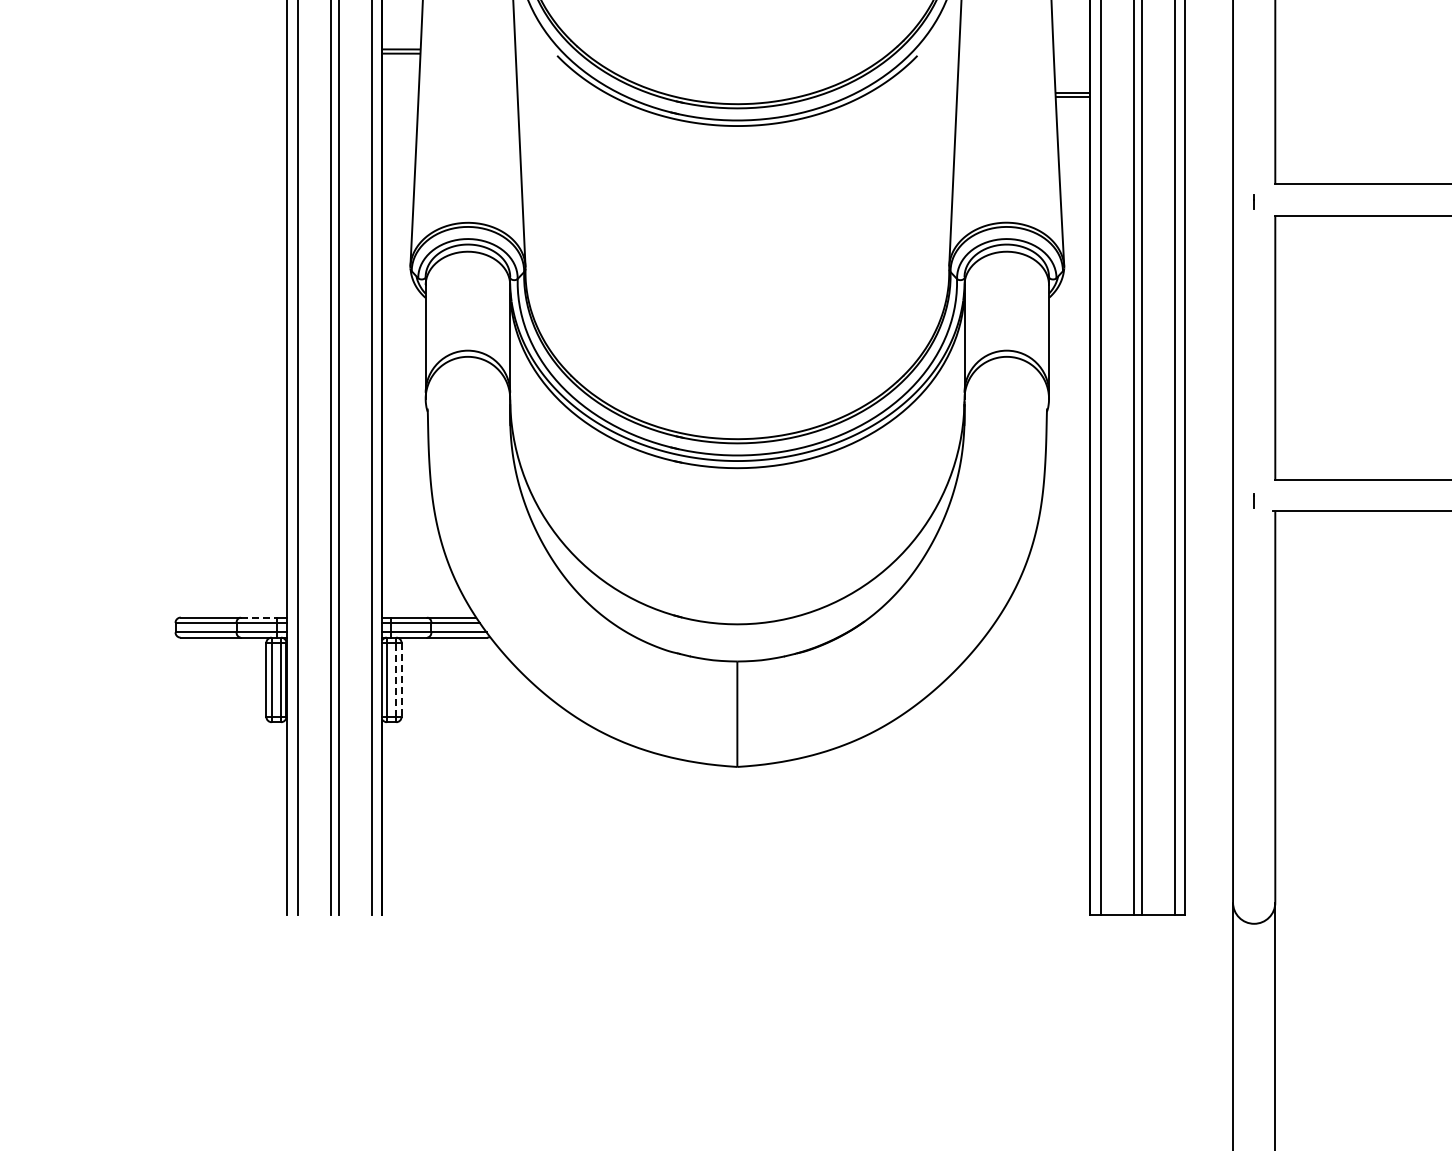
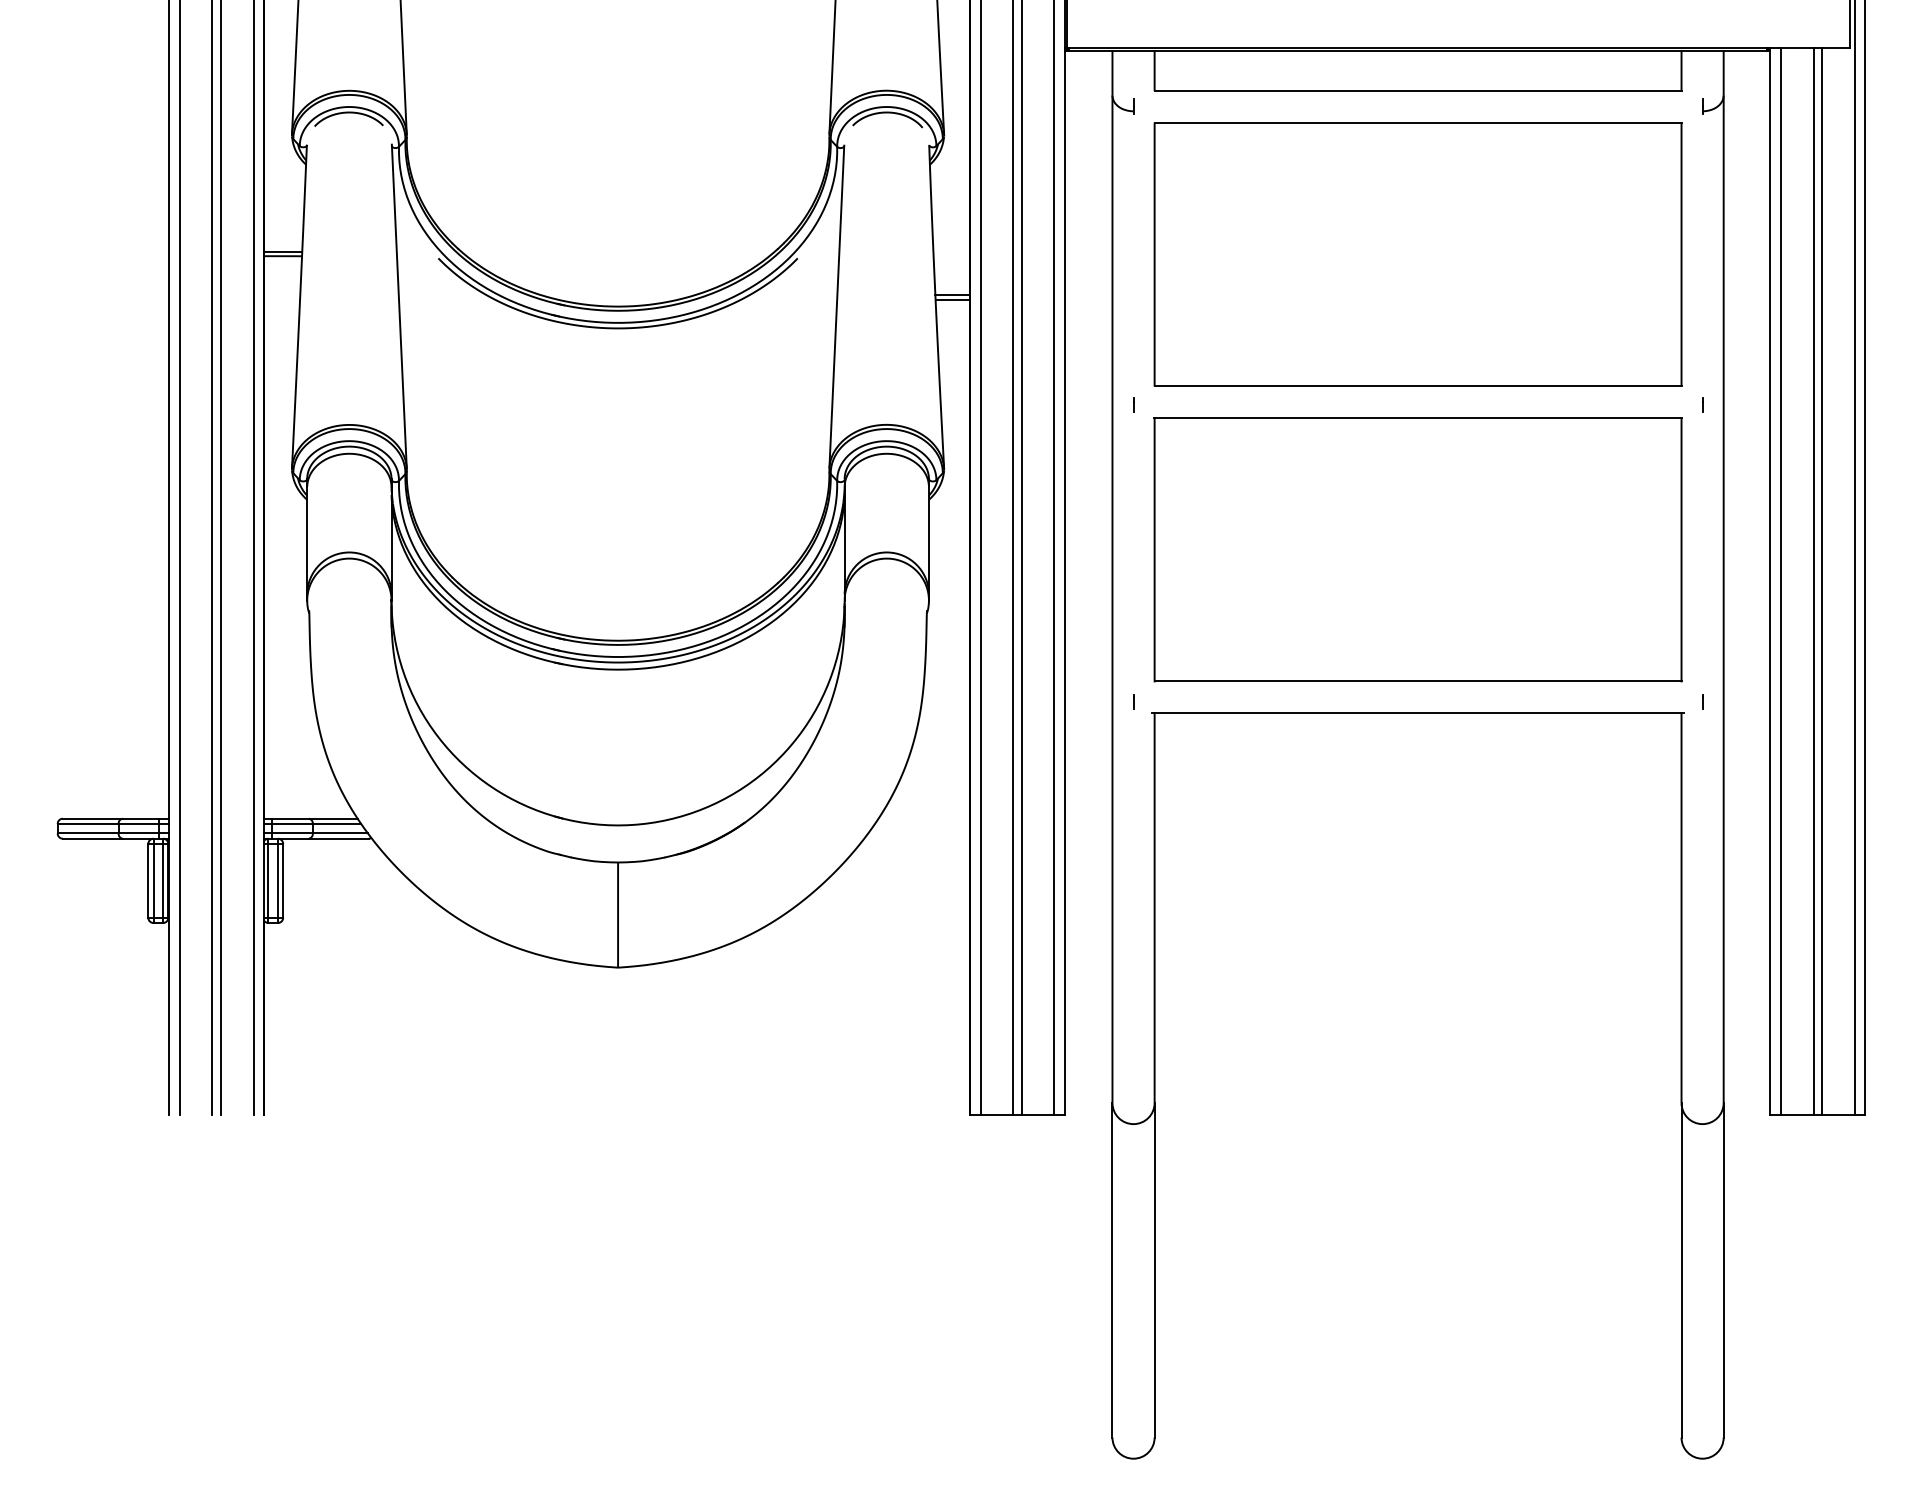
line: (259, 617) -> (141, 818), dashed -> solid
line: (395, 679) -> (277, 880), dashed -> solid
line: (401, 679) -> (283, 880), dashed -> solid

